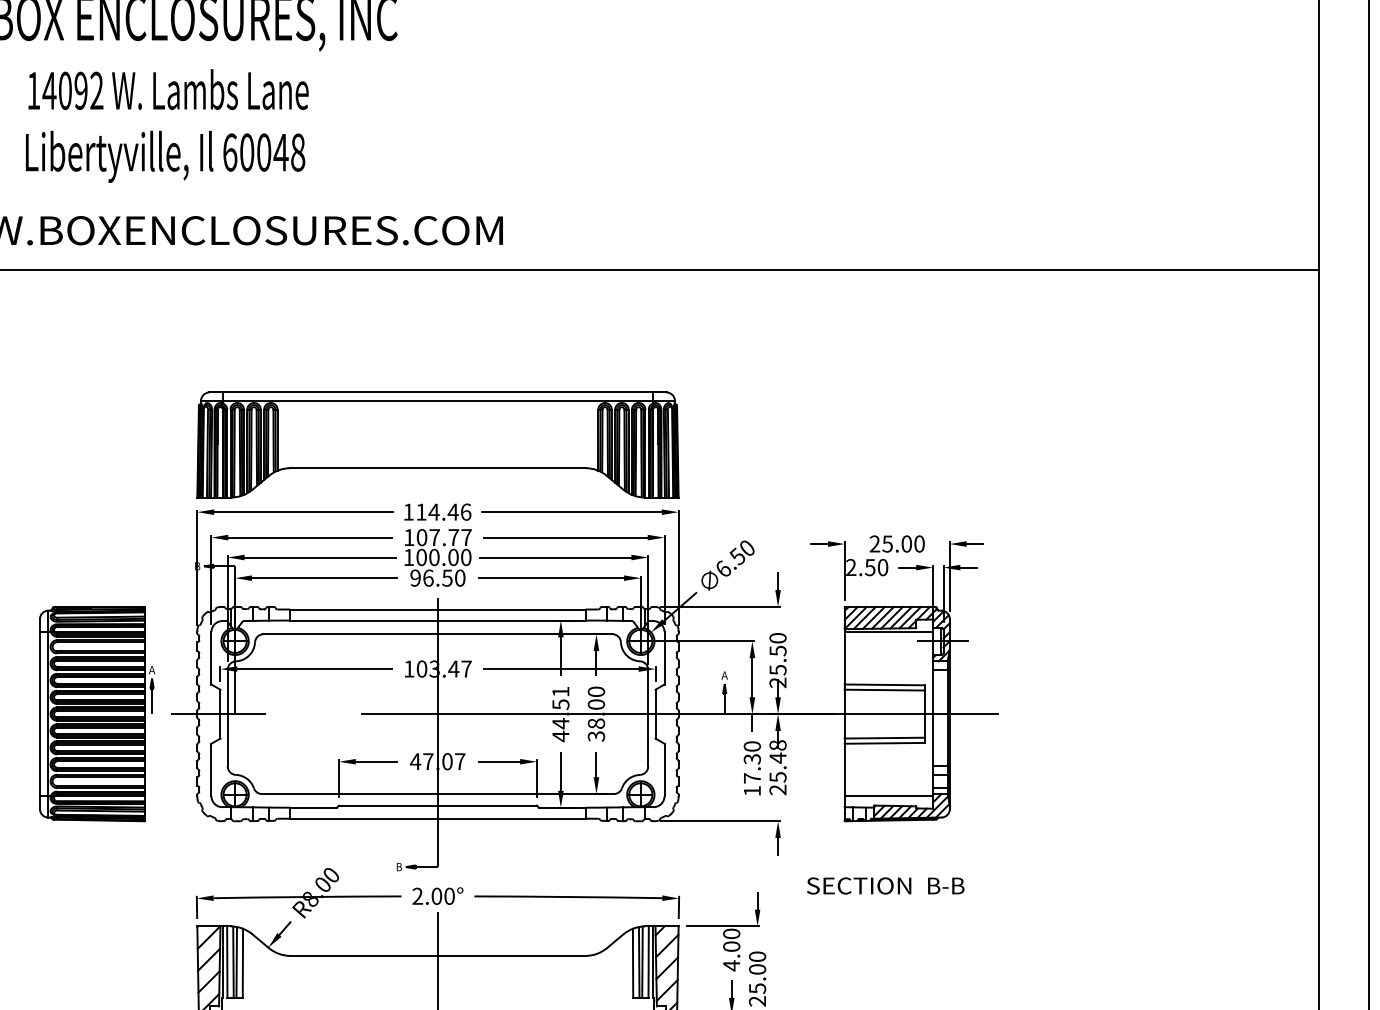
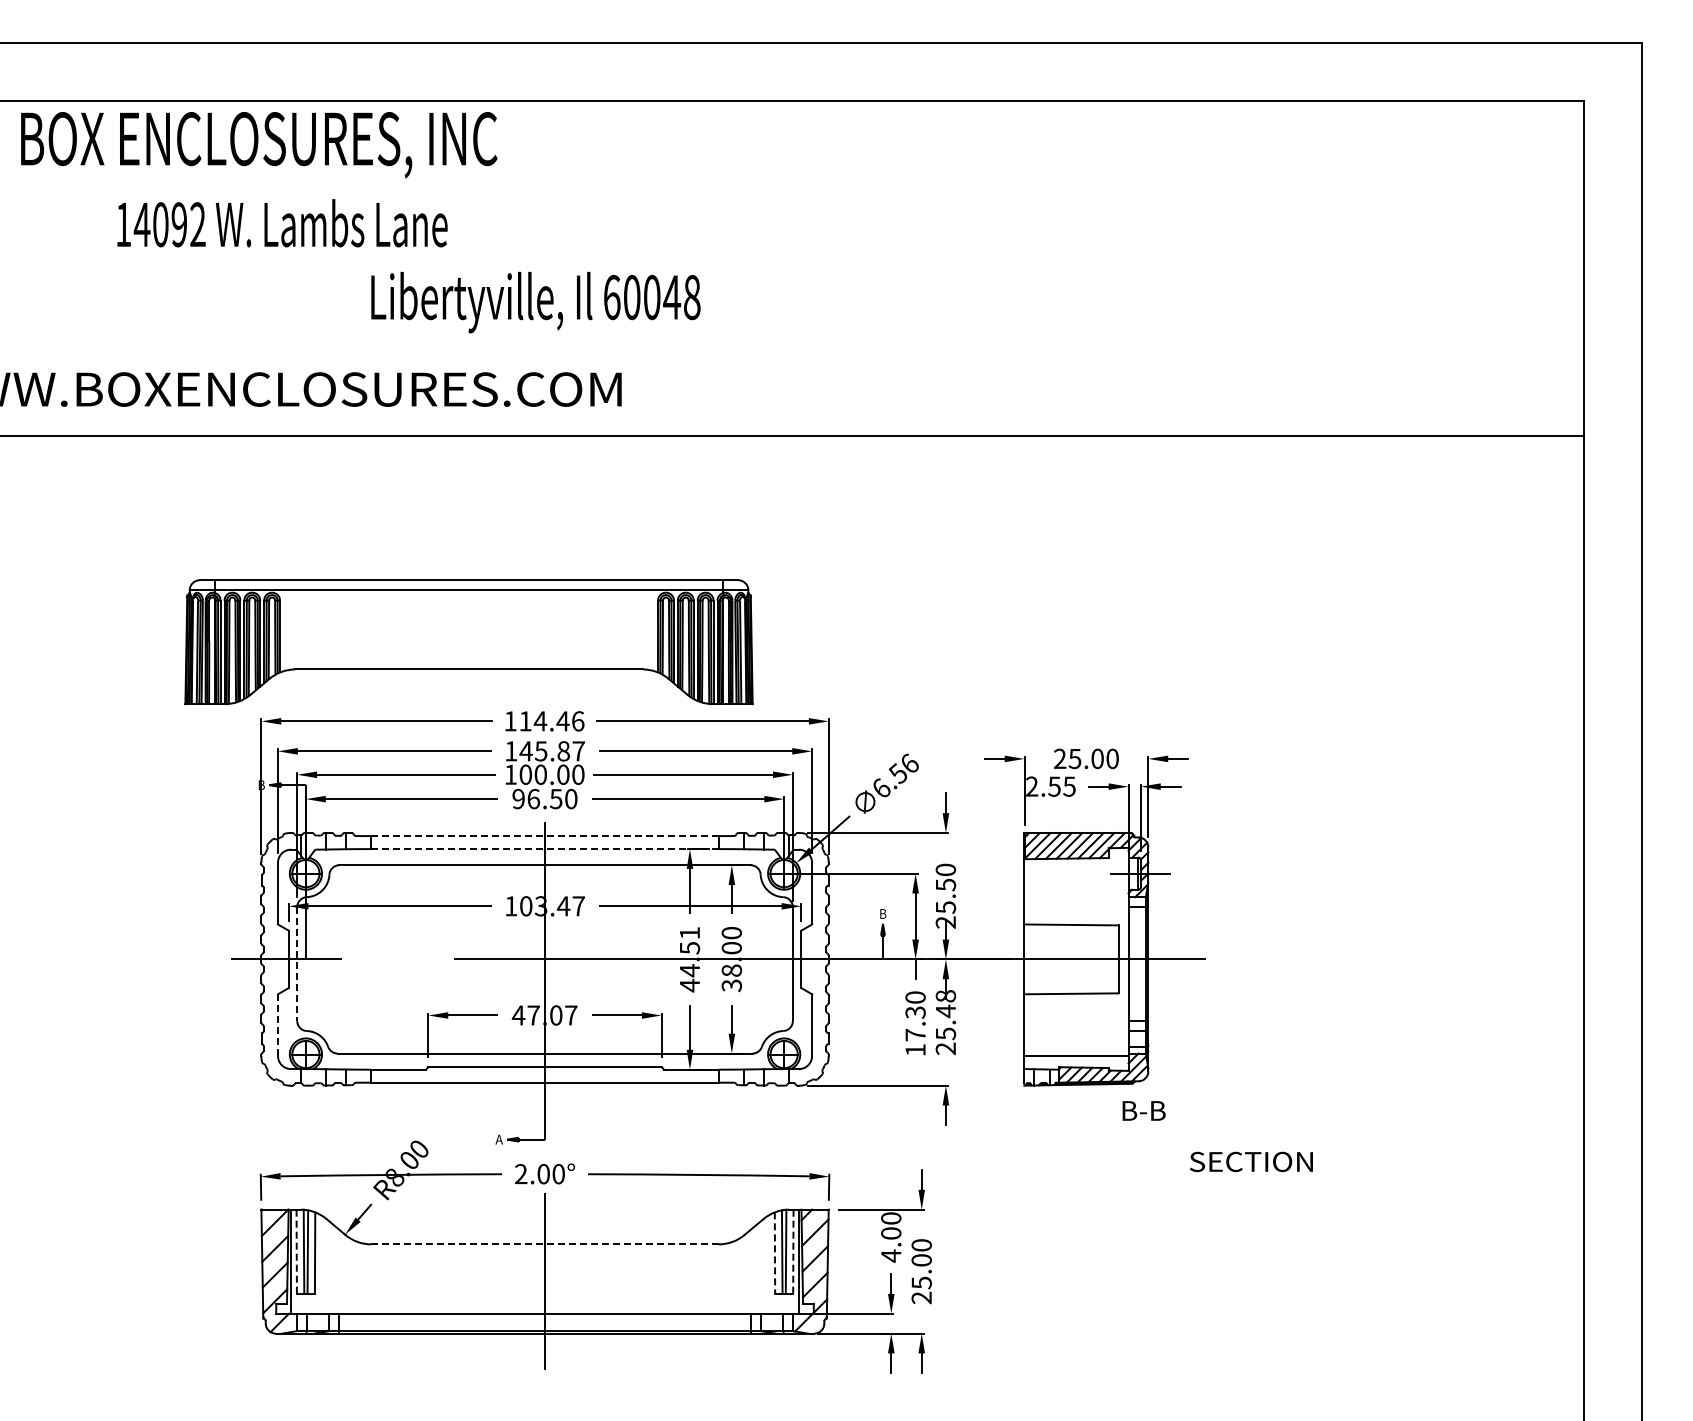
text: (168, 89) -> (282, 223), moved
text: (165, 156) -> (535, 302), moved
part: (437, 445) -> (468, 642), moved
text: (437, 537) -> (544, 751), 107.77 -> 145.87
text: (747, 547) -> (909, 762), 6.50 -> 6.56
text: (882, 567) -> (1069, 786), 2.50 -> 2.55
line: (438, 609) -> (545, 836), solid -> dashed
line: (438, 620) -> (545, 849), solid -> dashed
line: (888, 631) -> (1076, 862), removed
text: (724, 675) -> (882, 913), A -> B
line: (884, 689) -> (1071, 930), removed
part: (97, 714) -> (143, 959), removed
line: (227, 718) -> (297, 964), solid -> dashed
line: (884, 737) -> (1071, 987), removed
line: (211, 770) -> (278, 1025), solid -> dashed
text: (398, 866) -> (498, 1139), B -> A
text: (859, 885) -> (1251, 1161), moved
text: (945, 885) -> (1143, 1110), moved
line: (438, 956) -> (545, 1244), solid -> dashed
line: (227, 962) -> (296, 1252), solid -> dashed
line: (648, 962) -> (793, 1252), solid -> dashed
line: (632, 963) -> (774, 1253), solid -> dashed

